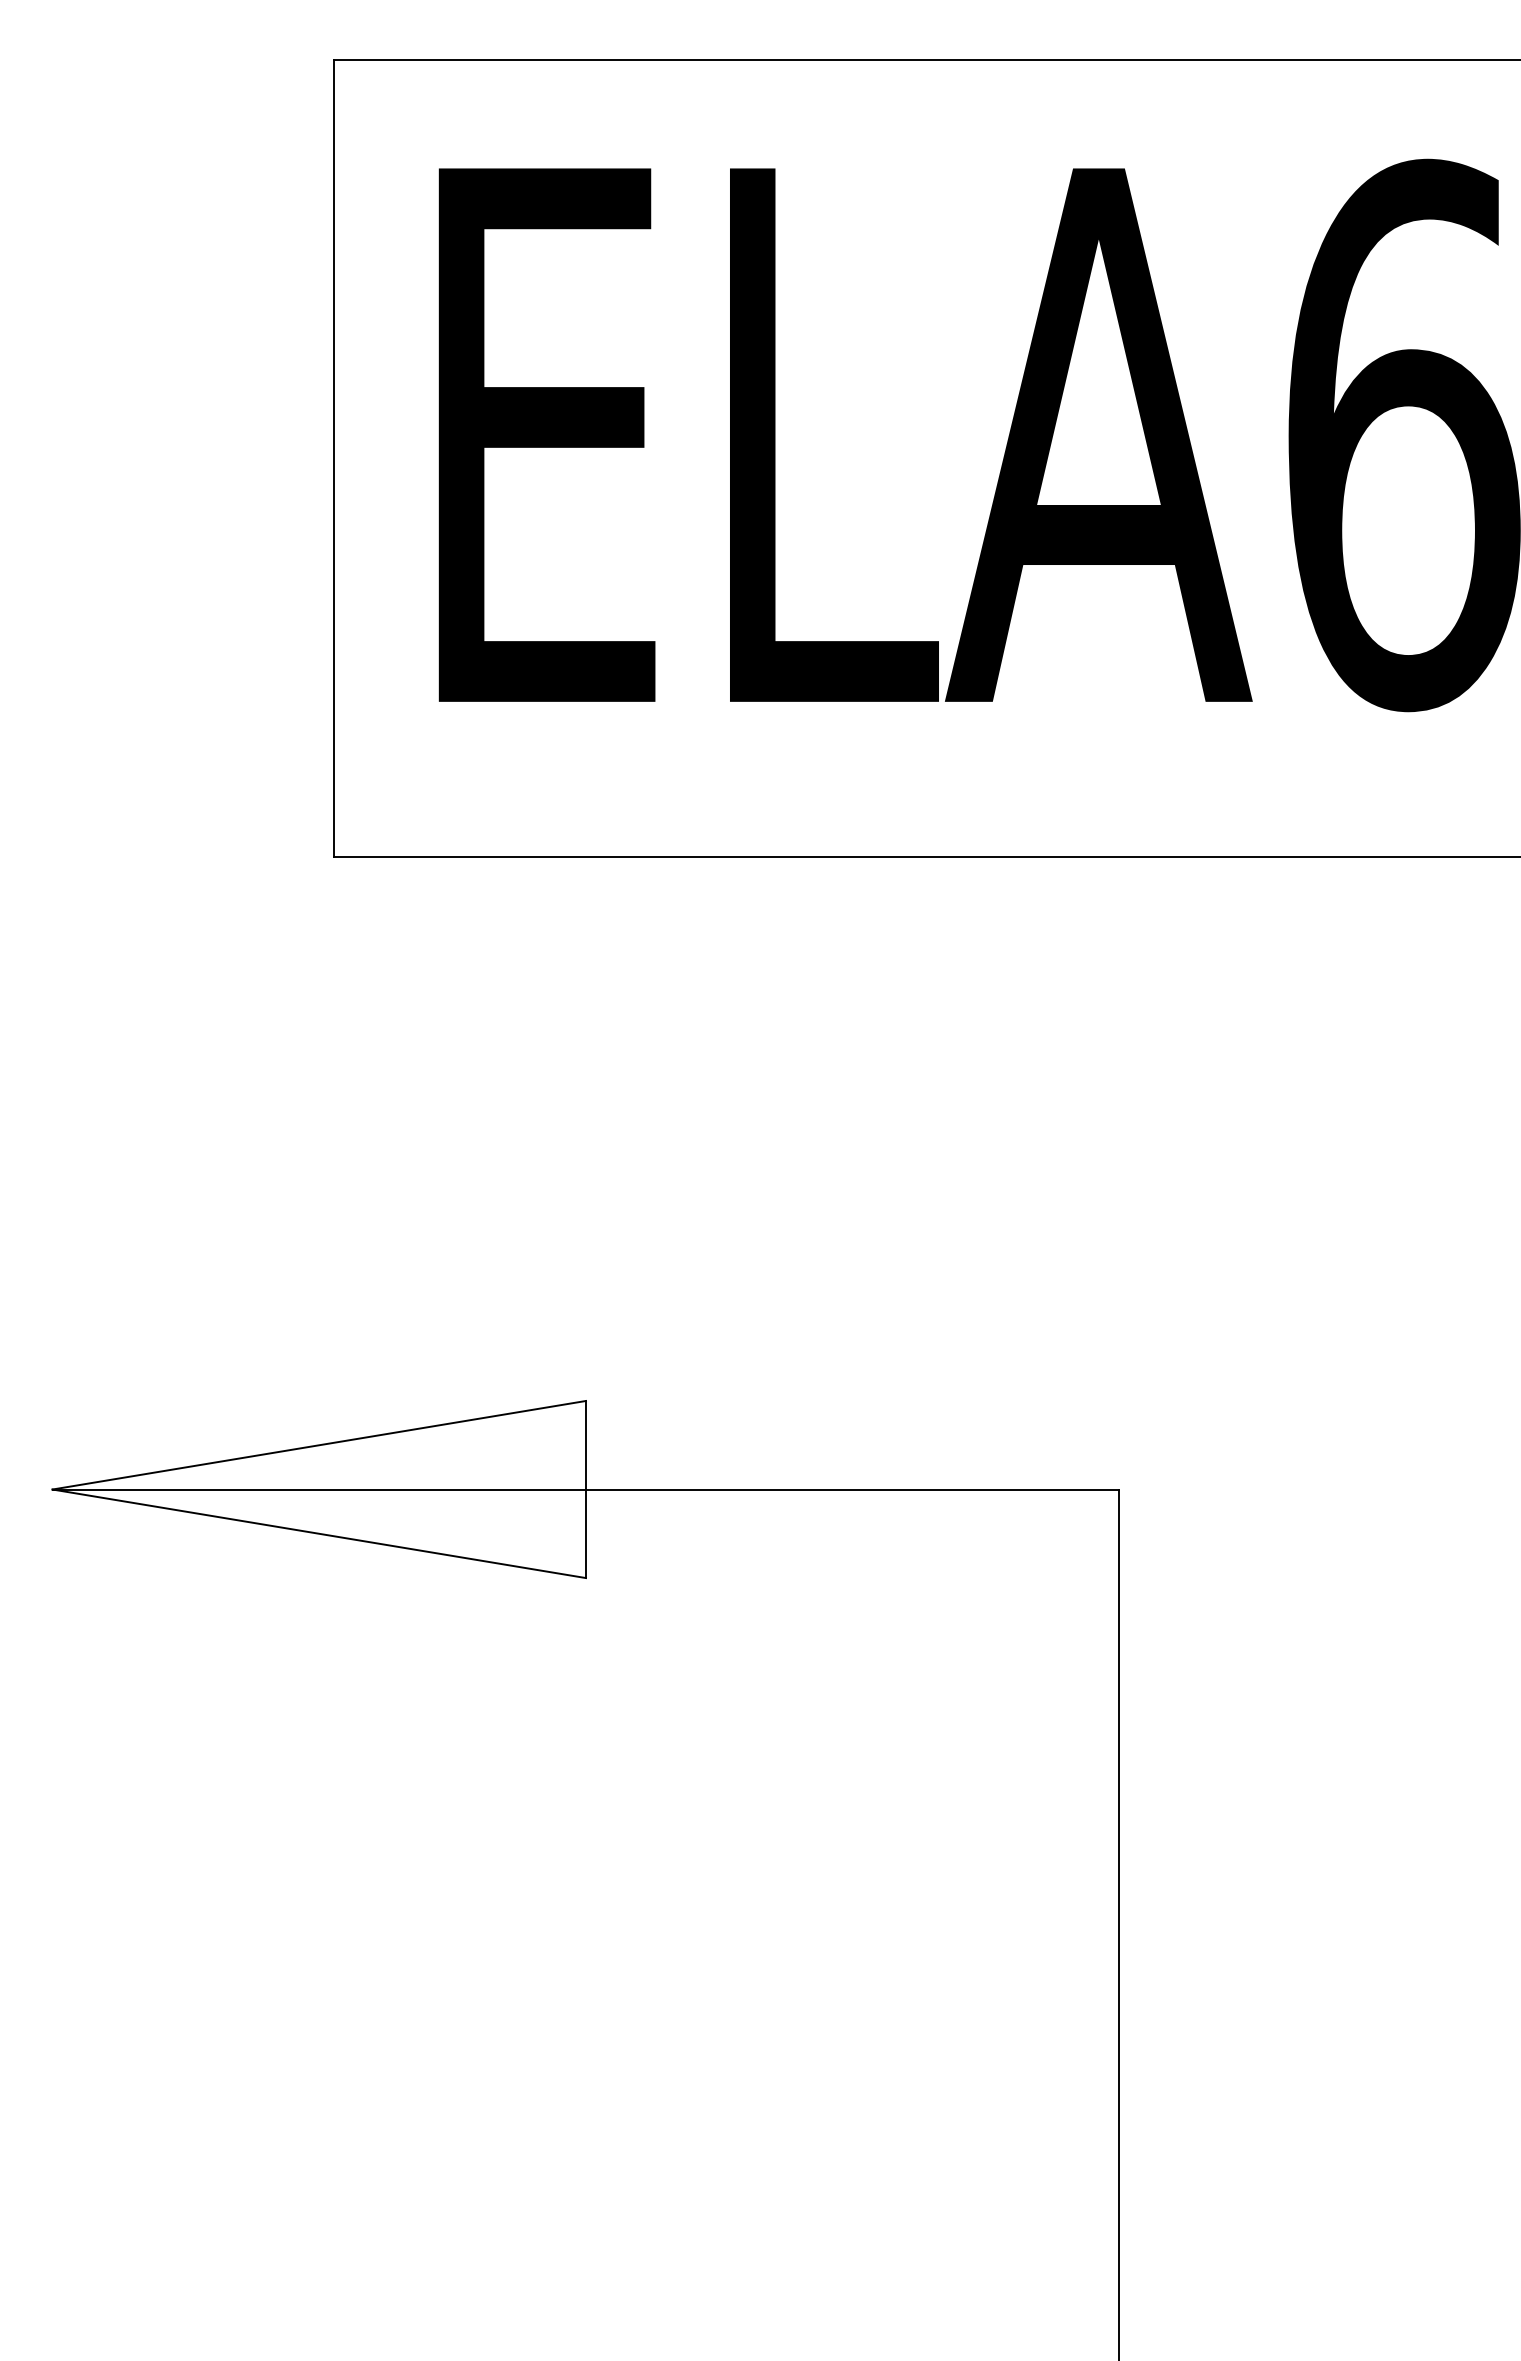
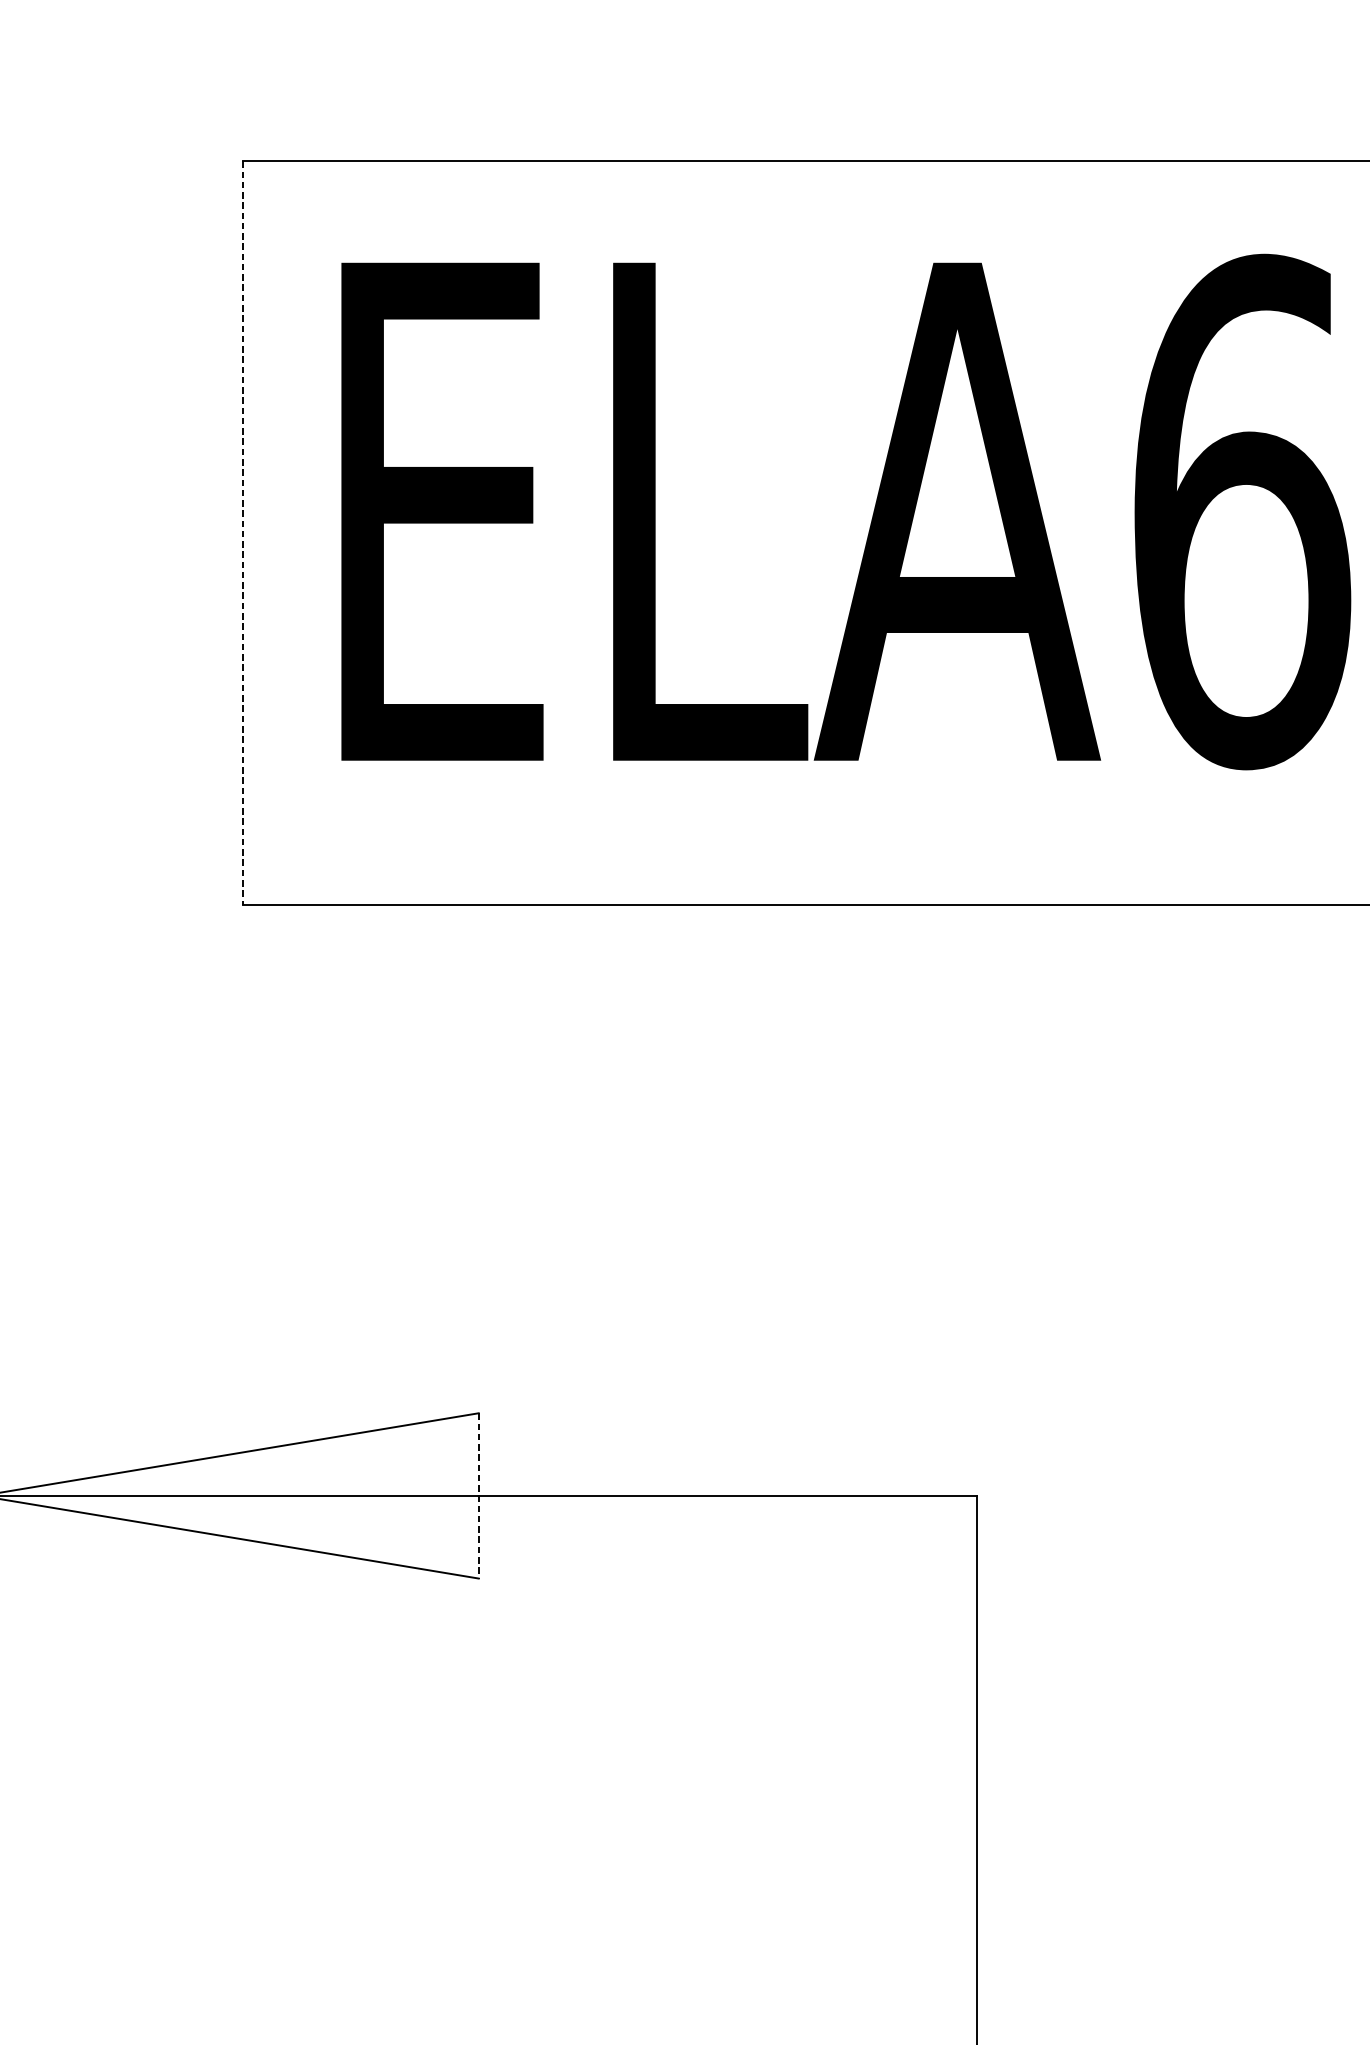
line: (333, 458) -> (243, 533), solid -> dashed
line: (585, 1489) -> (478, 1495), solid -> dashed

